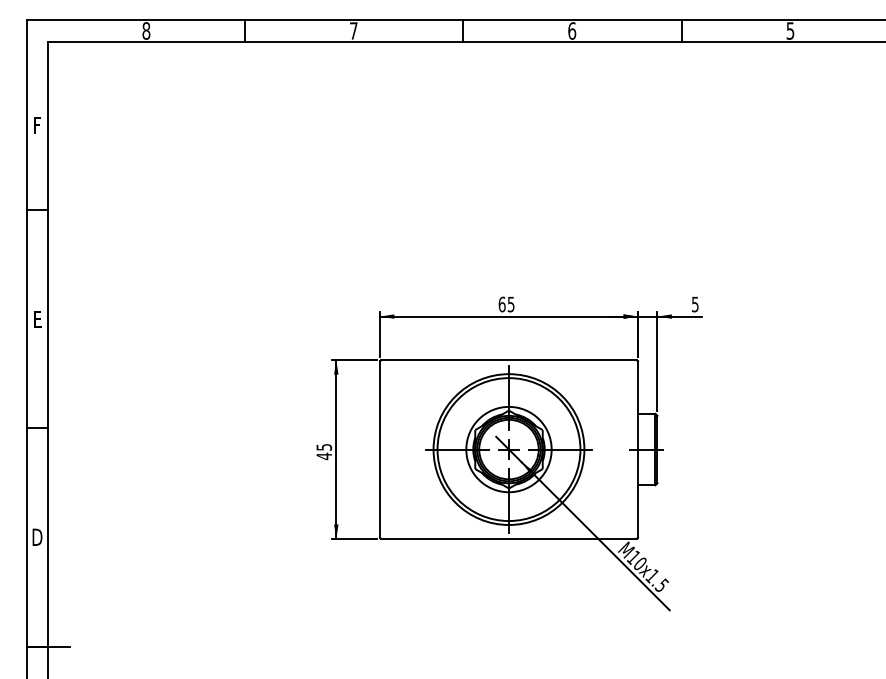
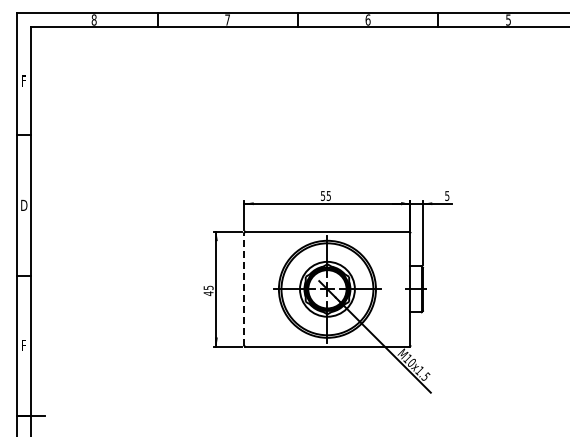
text: (501, 303) -> (322, 195), 65 -> 55
text: (38, 317) -> (24, 204), E -> D
line: (380, 449) -> (244, 289), solid -> dashed
text: (38, 536) -> (24, 345), D -> F

